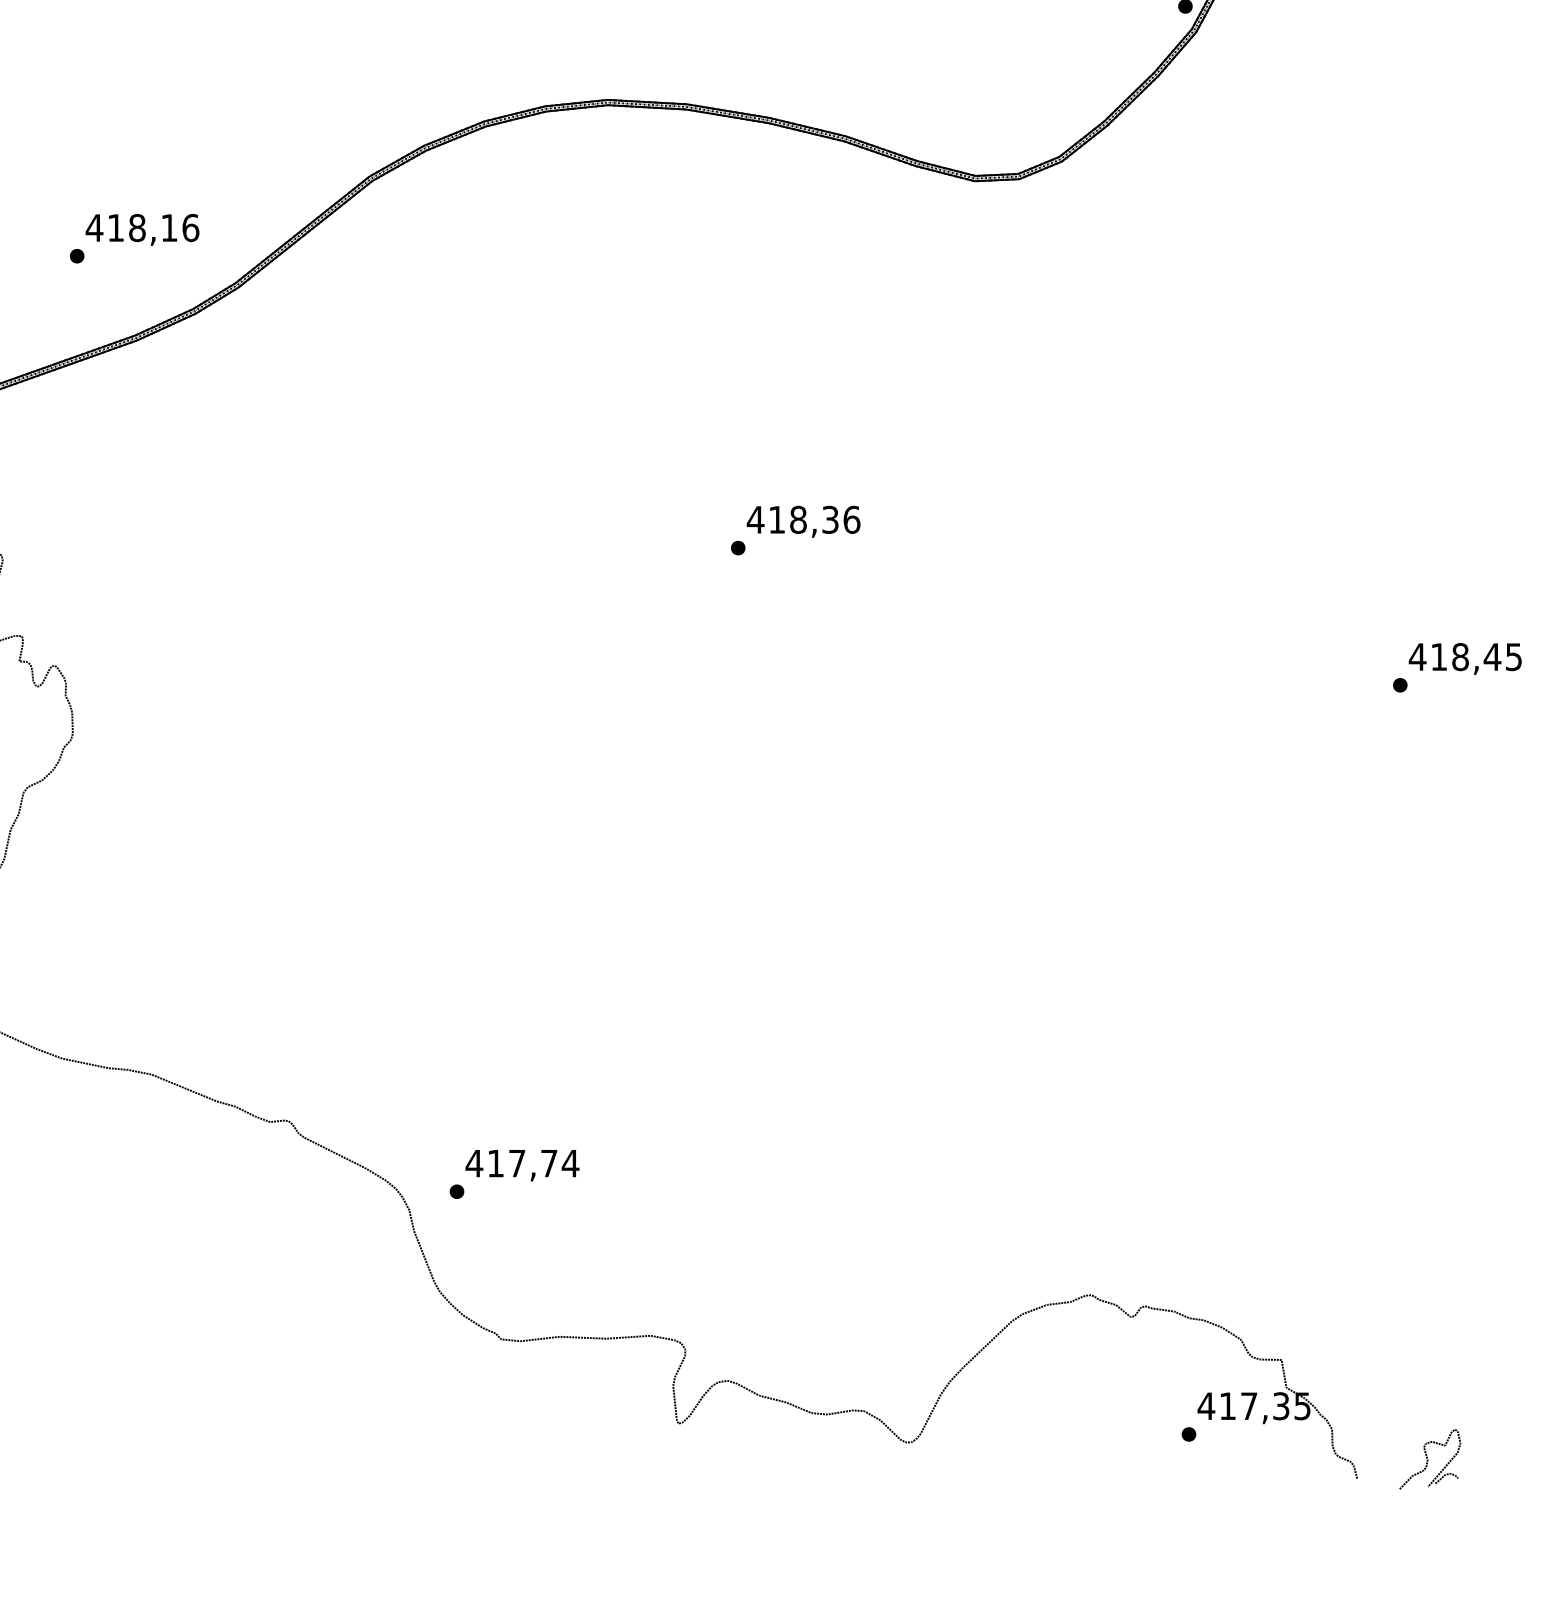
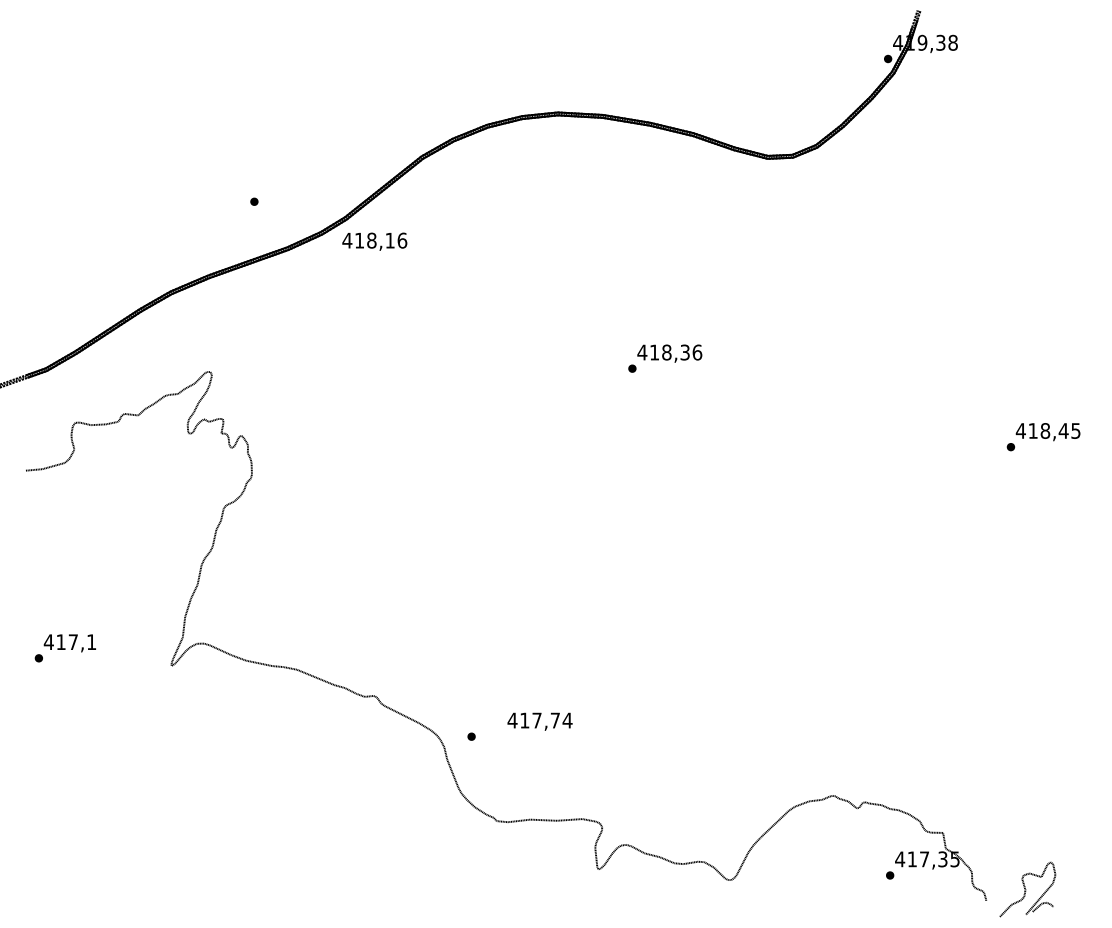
text: (142, 229) -> (374, 241), moved
text: (521, 1165) -> (539, 721), moved
part: (1430, 1458) -> (1028, 889), size x1.6

